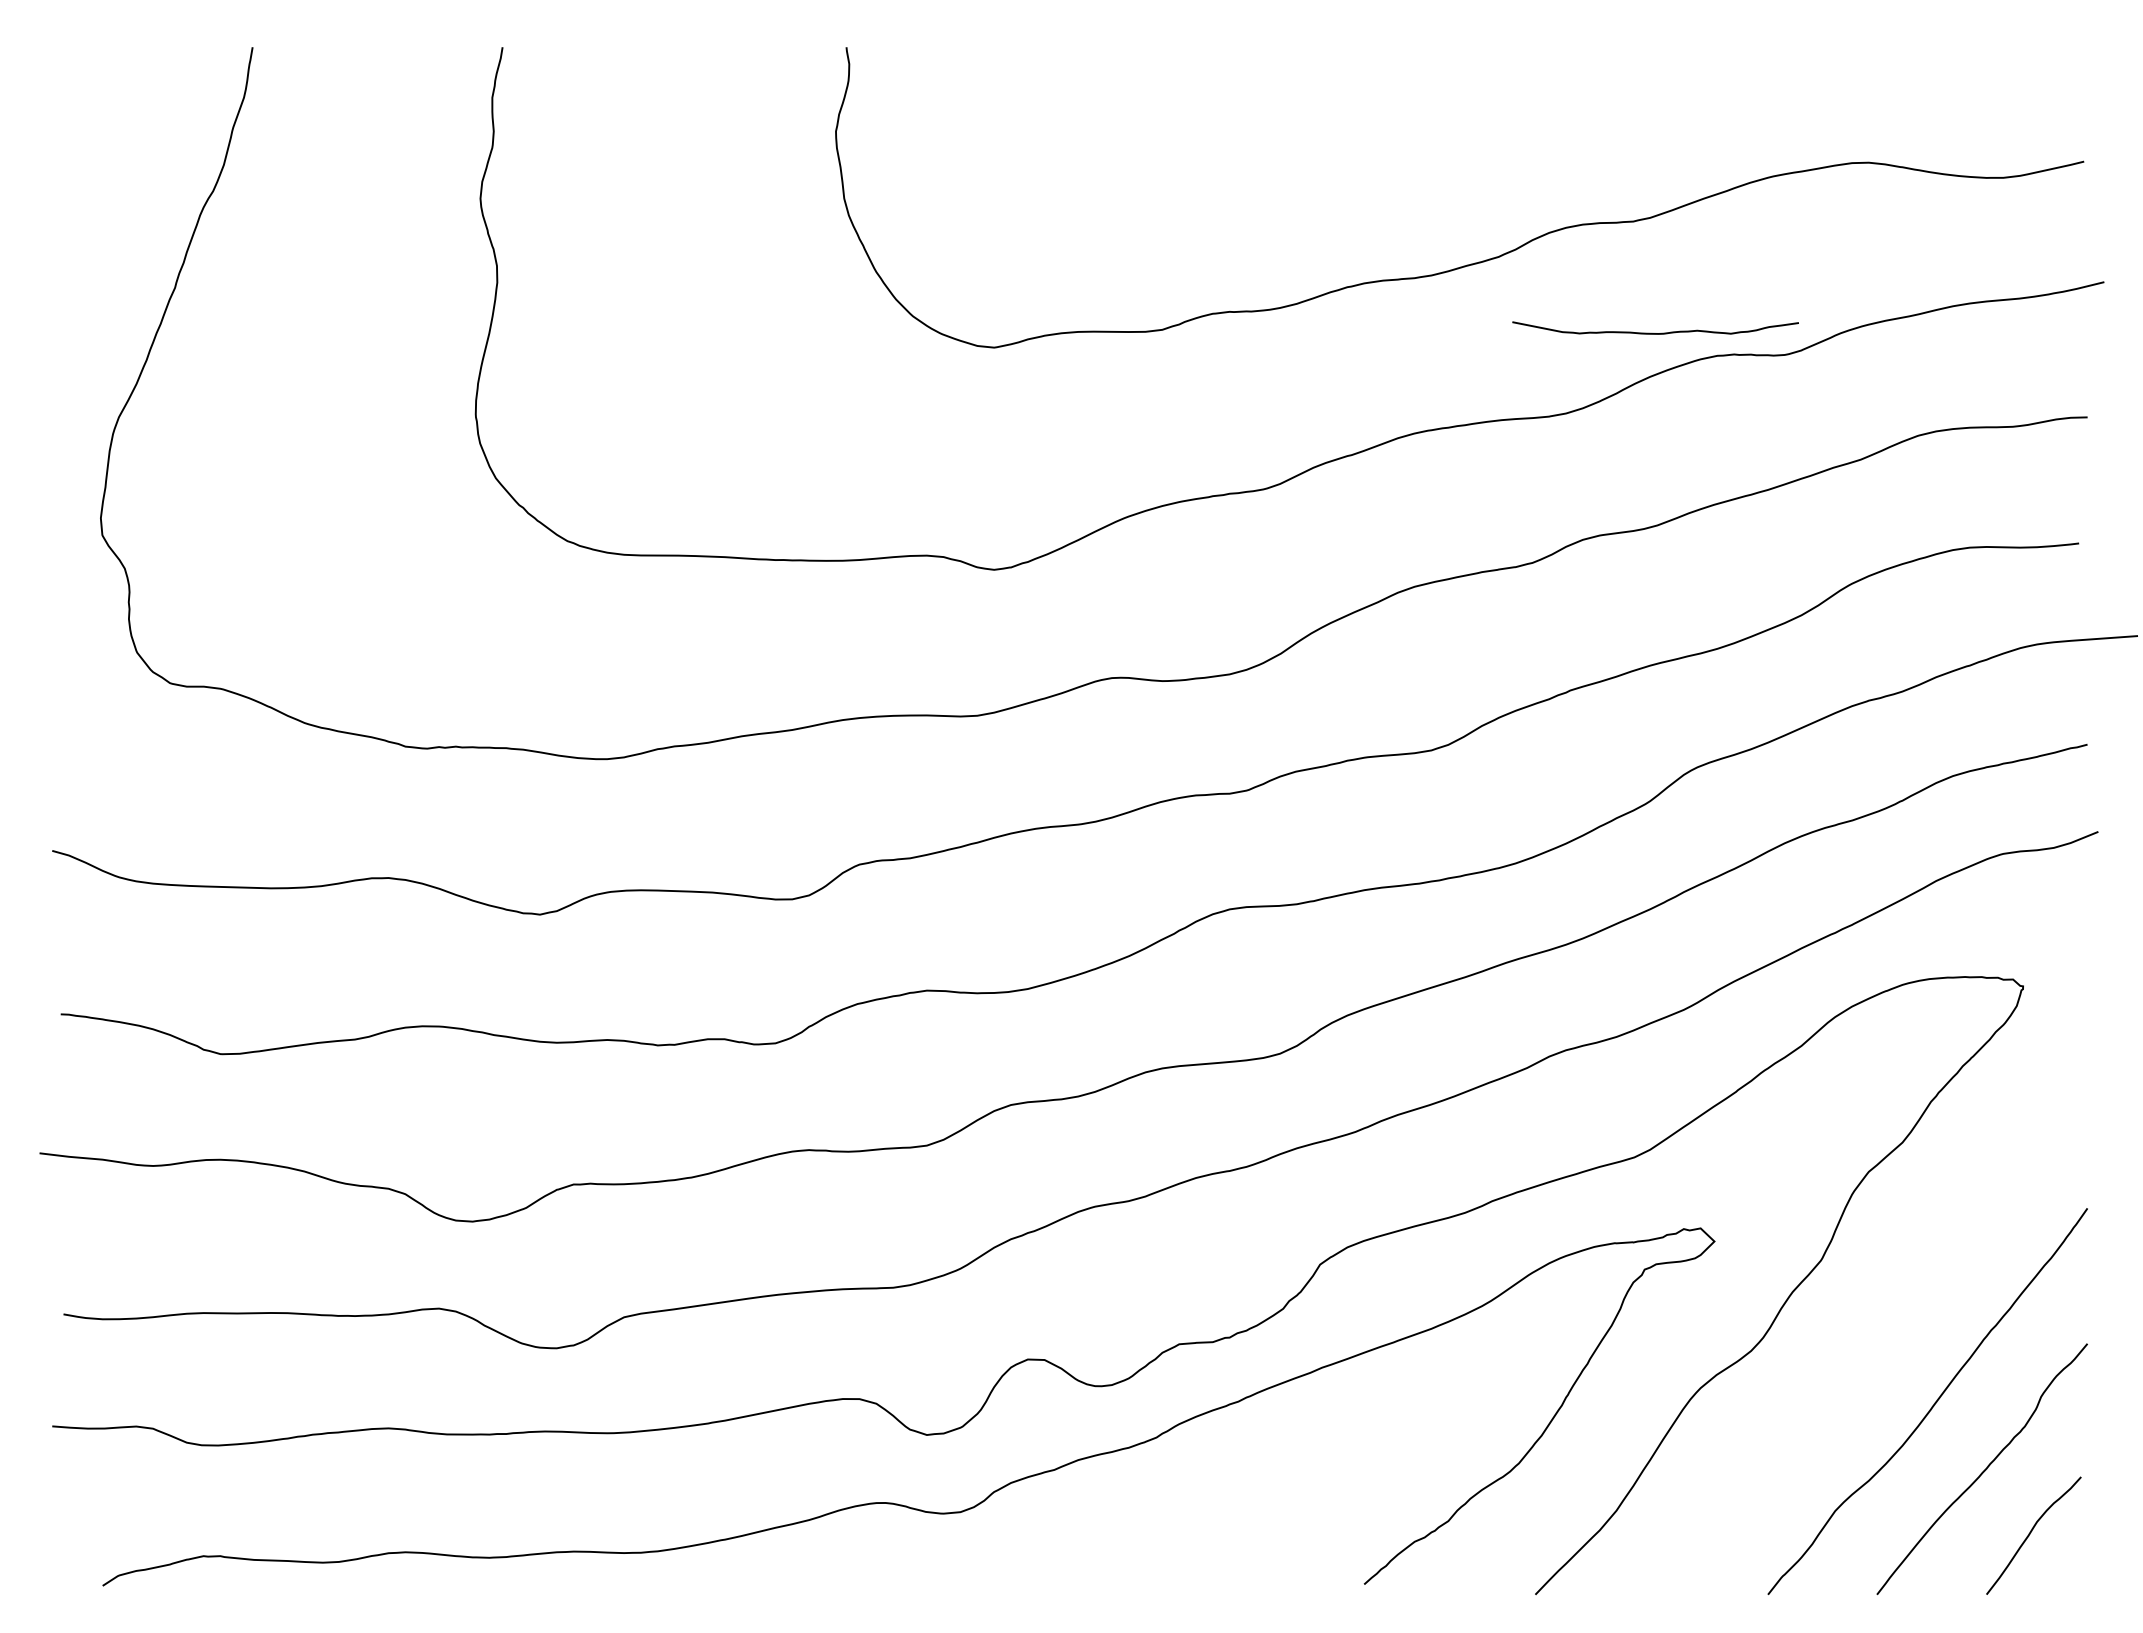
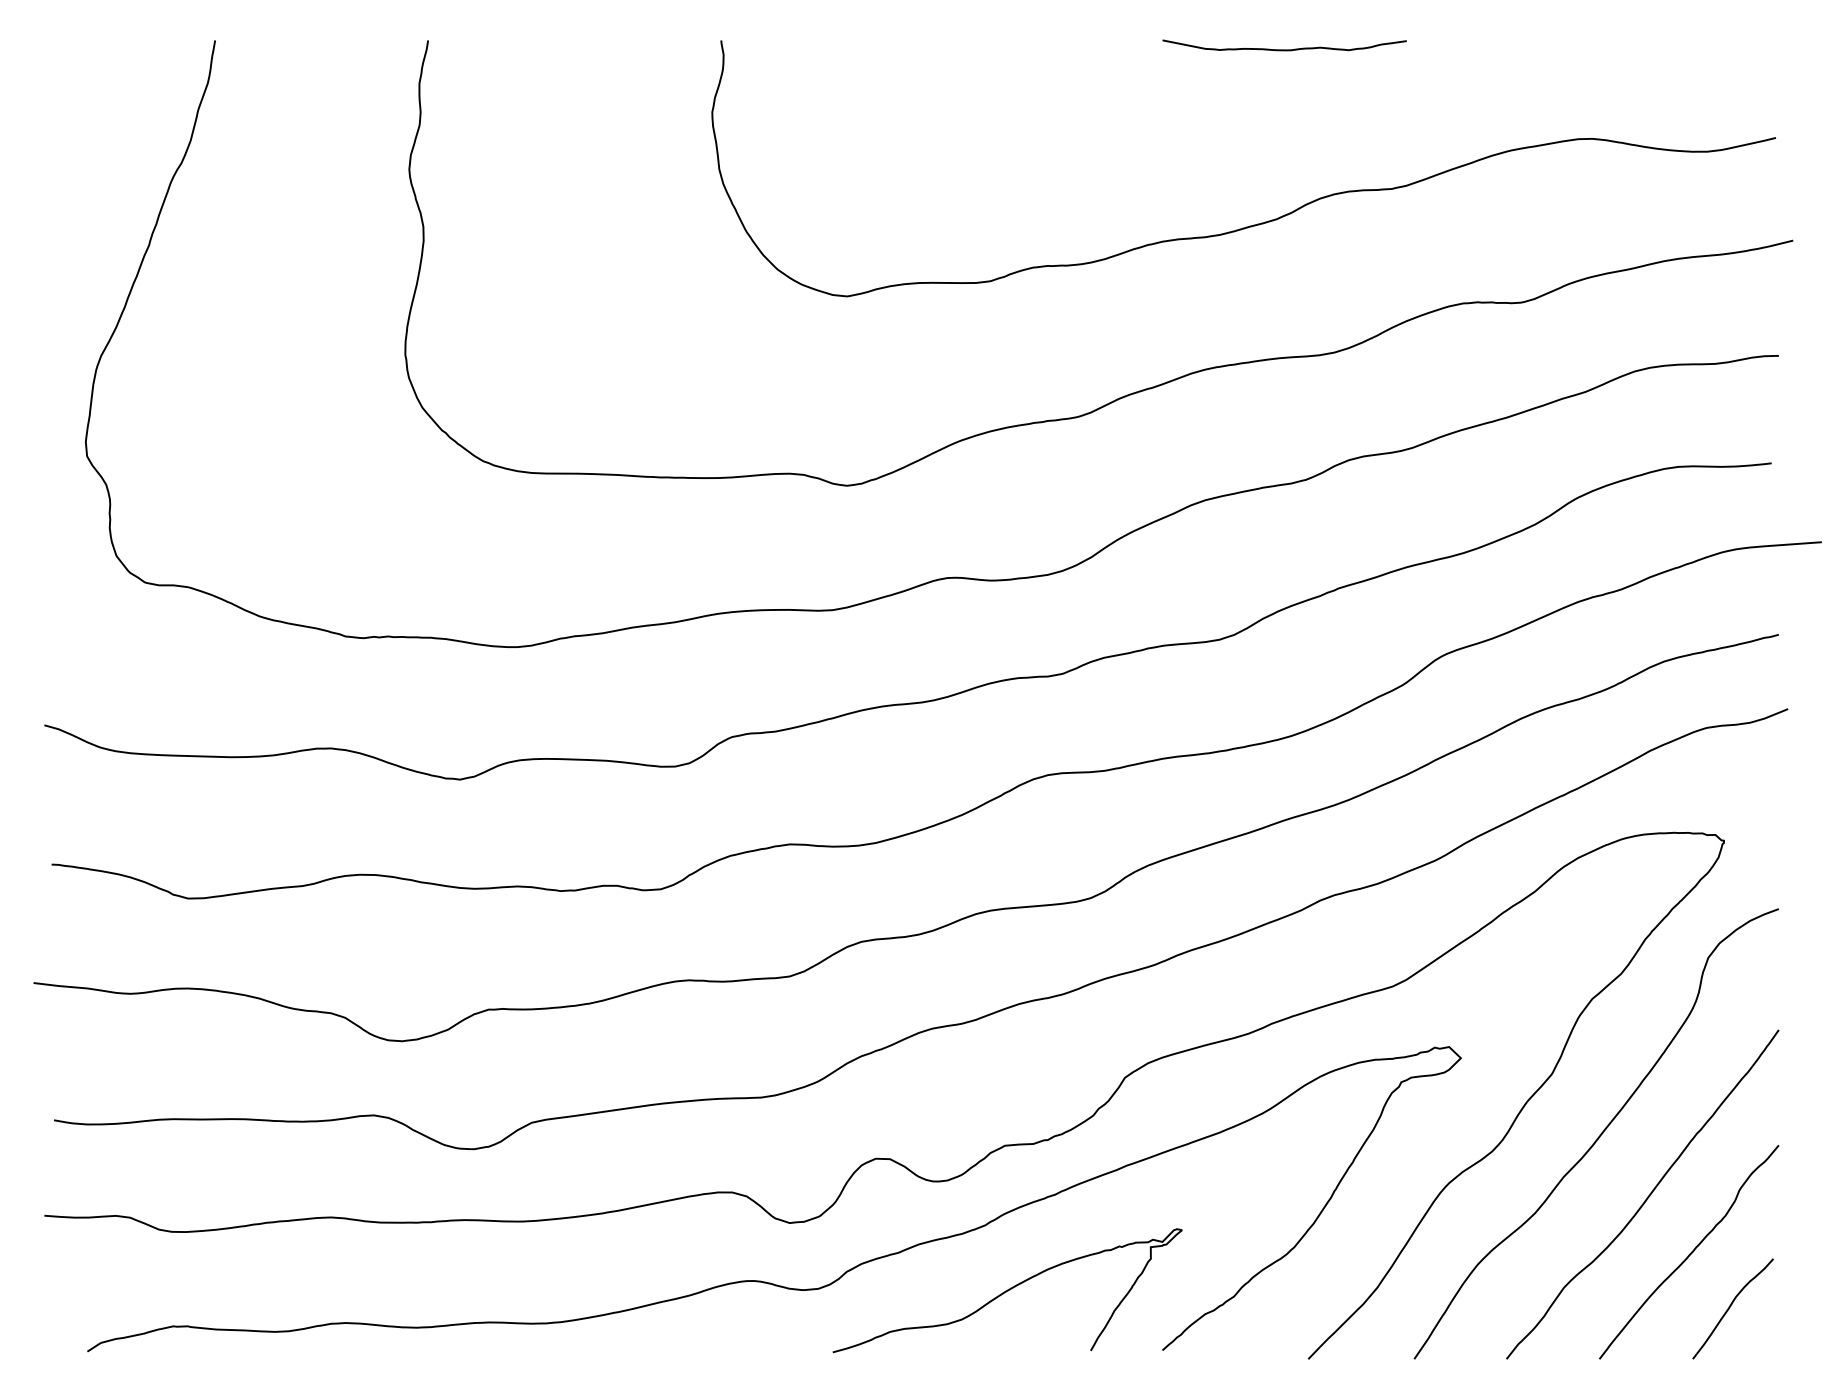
curve: (1652, 332) -> (1282, 49), moved
curve: (1876, 1332) -> (1599, 1135), added
curve: (1182, 1514) -> (1007, 1290), added

